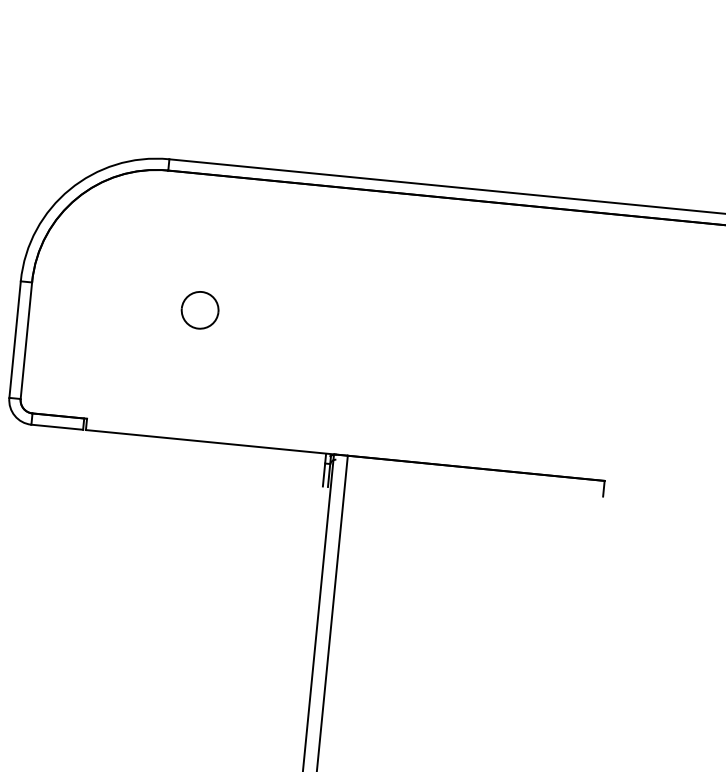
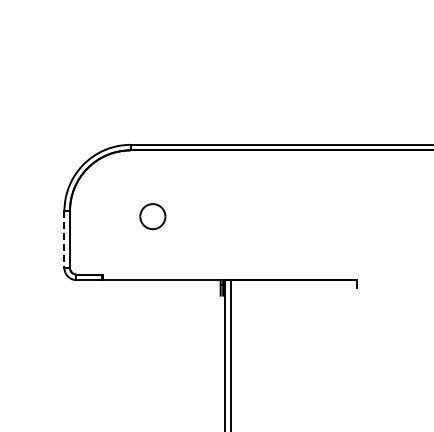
part: (199, 310) -> (152, 216), size x1.4
line: (15, 339) -> (64, 239), solid -> dashed

